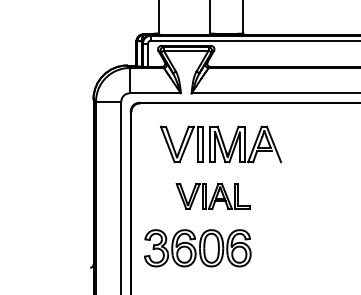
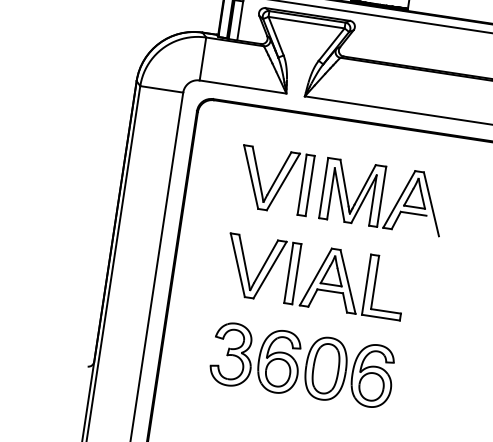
part: (213, 196) -> (315, 277), size x1.43
part: (197, 248) -> (302, 365), moved

